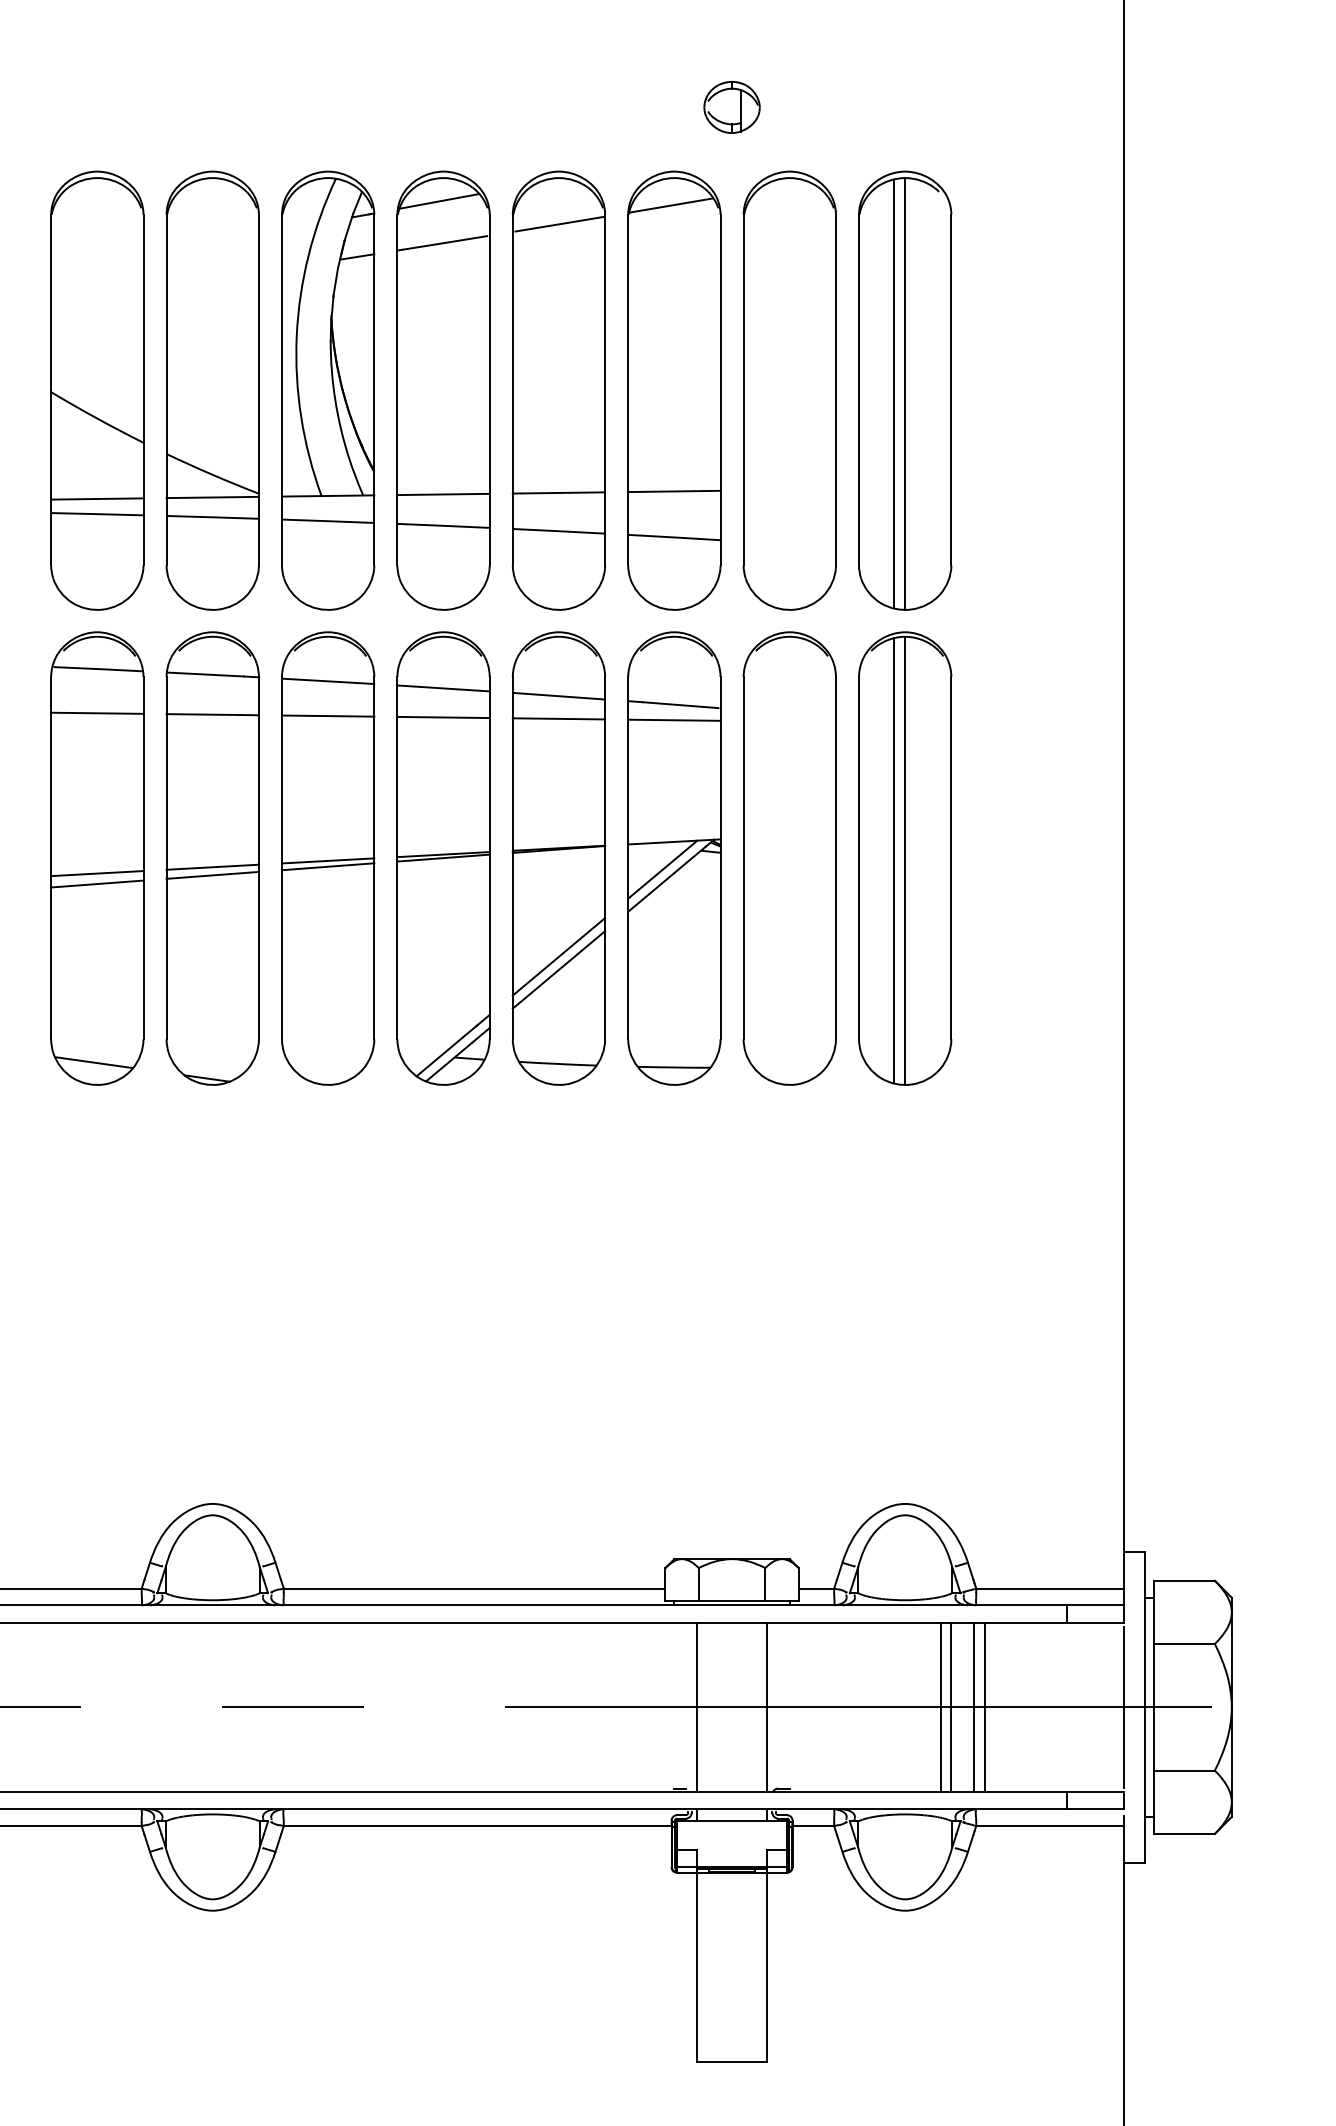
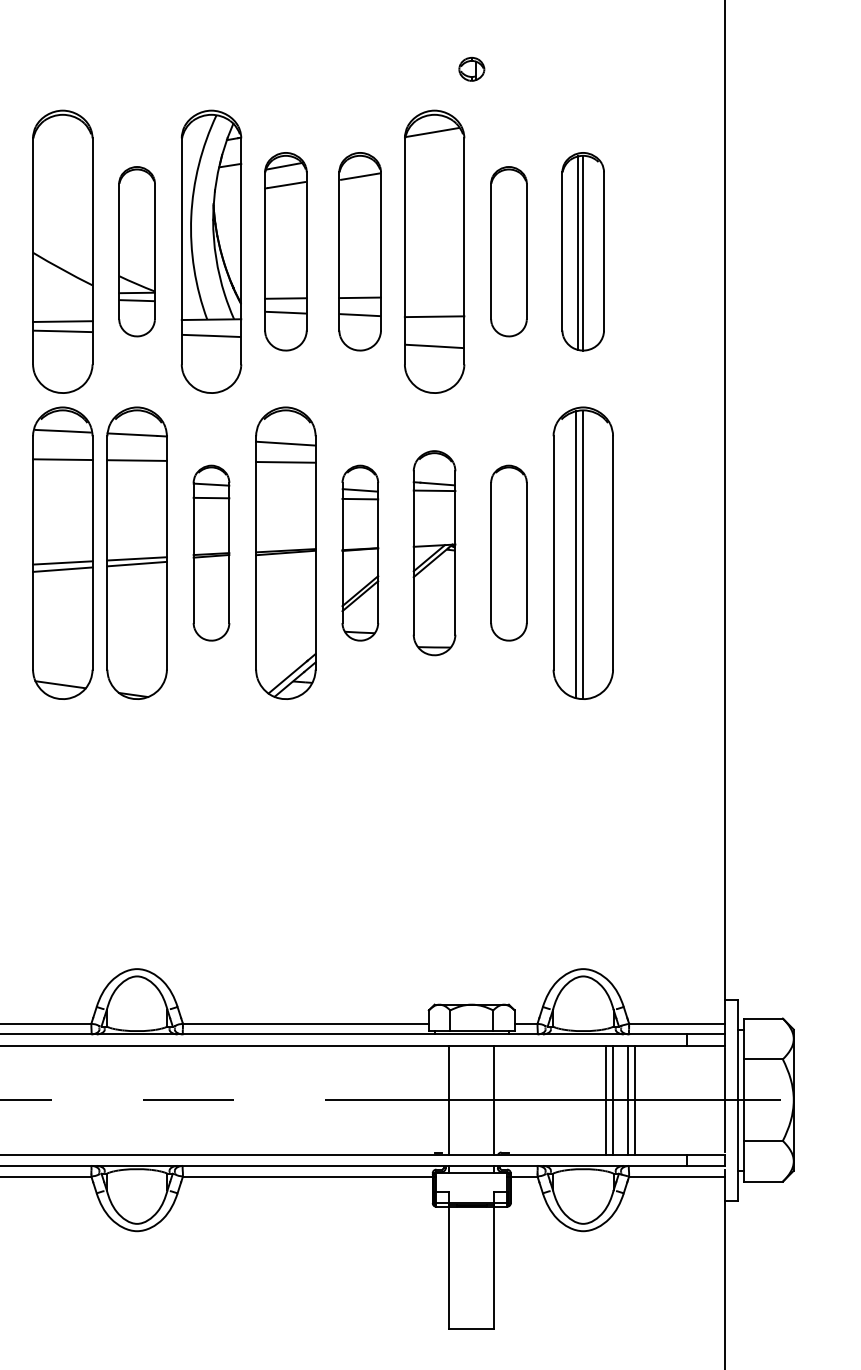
part: (731, 107) -> (471, 69), size x0.7
part: (211, 390) -> (136, 251), size x0.6
part: (442, 390) -> (285, 251), size x0.7
part: (557, 390) -> (359, 251), size x0.7
part: (789, 390) -> (508, 251), size x0.6
part: (903, 390) -> (582, 251), size x0.7
part: (328, 857) -> (211, 552), size x0.6
part: (559, 857) -> (360, 552), size x0.6
part: (674, 857) -> (434, 552), size x0.7
part: (789, 857) -> (508, 552), size x0.6

